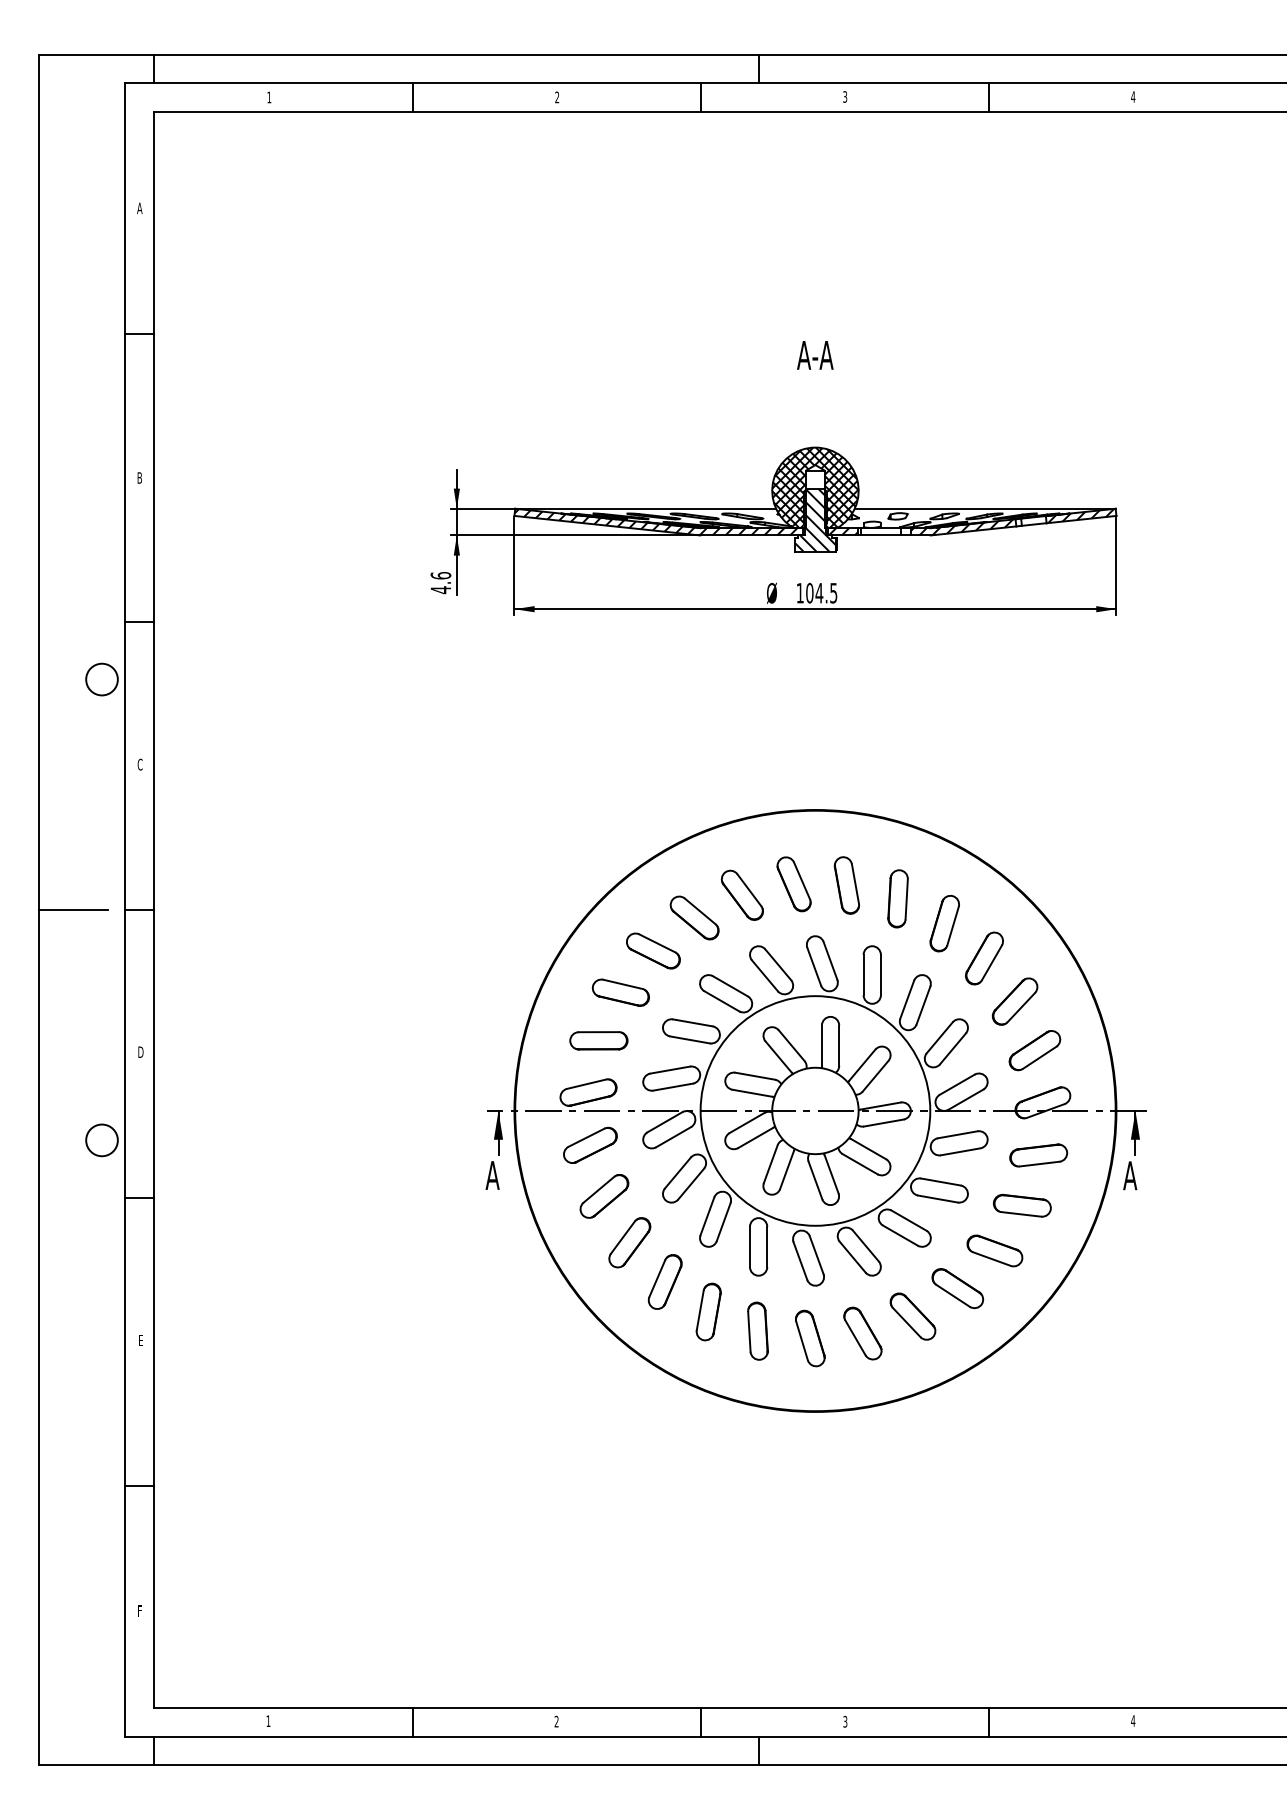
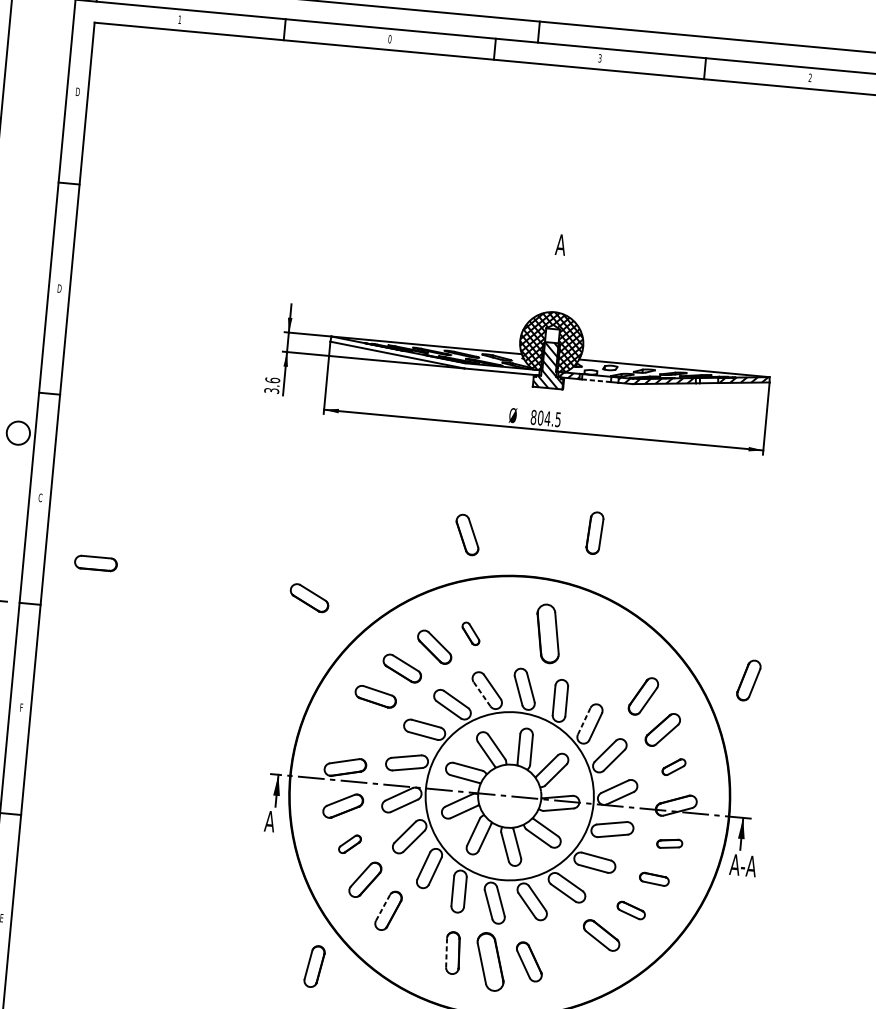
text: (1133, 96) -> (810, 77), 4 -> 2
text: (557, 97) -> (390, 39), 2 -> 0
text: (139, 208) -> (77, 91), A -> D
text: (815, 355) -> (560, 245), A-A -> A
text: (139, 477) -> (59, 288), B -> D
hatch: (655, 522) -> (432, 356), removed
line: (880, 535) -> (596, 380), solid -> dashed
text: (440, 590) -> (271, 391), 4.6 -> 3.6
text: (799, 592) -> (533, 416), 104.5 -> 804.5
part: (518, 866) -> (309, 597), added
part: (793, 884) -> (467, 535), moved
part: (846, 885) -> (547, 633), size x1.4
part: (741, 894) -> (470, 633), size x0.6
part: (897, 898) -> (594, 532), moved
part: (944, 923) -> (748, 680), moved
line: (764, 975) -> (481, 693), solid -> dashed
line: (907, 999) -> (584, 721), solid -> dashed
part: (598, 1040) -> (95, 563), moved
part: (1034, 1050) -> (673, 766), size x0.6
text: (140, 1051) -> (21, 707), D -> F
part: (1038, 1155) -> (669, 843), size x0.6
text: (1148, 1175) -> (748, 865), A -> A-A
part: (604, 1196) -> (350, 844), size x0.6
part: (1022, 1205) -> (654, 879), size x0.7
part: (994, 1250) -> (630, 910), size x0.7
line: (657, 1278) -> (383, 907), solid -> dashed
part: (708, 1311) -> (314, 966), moved
part: (912, 1316) -> (566, 952), removed
line: (749, 1331) -> (446, 952), solid -> dashed
part: (810, 1338) -> (490, 961), size x1.4

